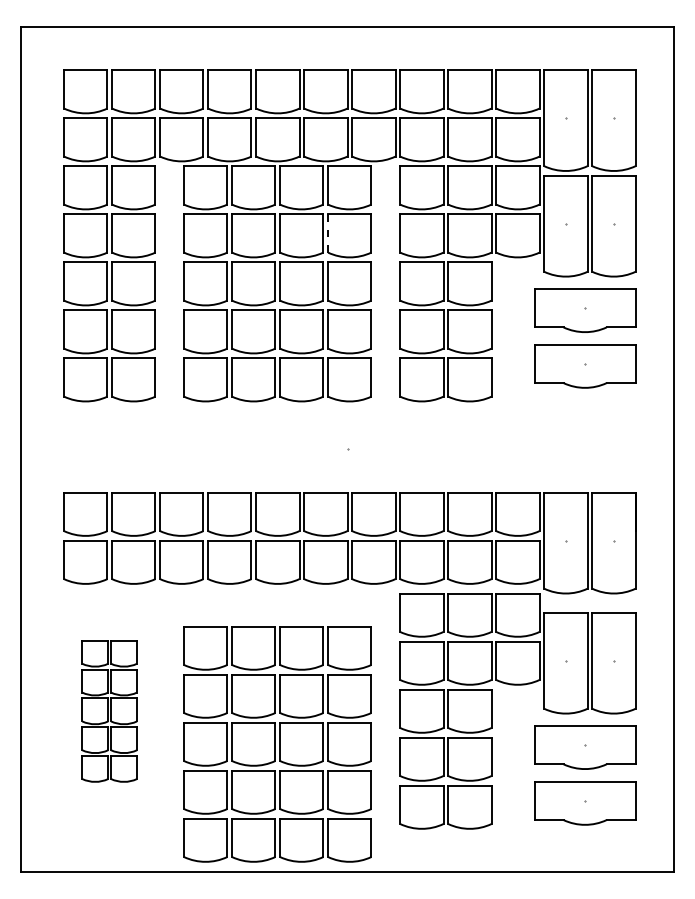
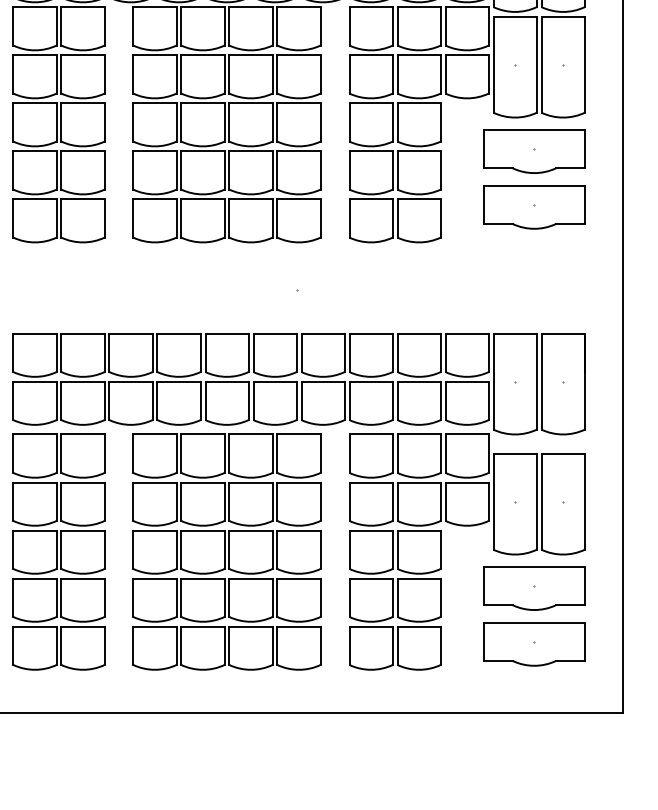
line: (328, 233) -> (277, 74), dashed -> solid
part: (109, 711) -> (58, 552), size x1.67
part: (277, 744) -> (226, 552), moved

